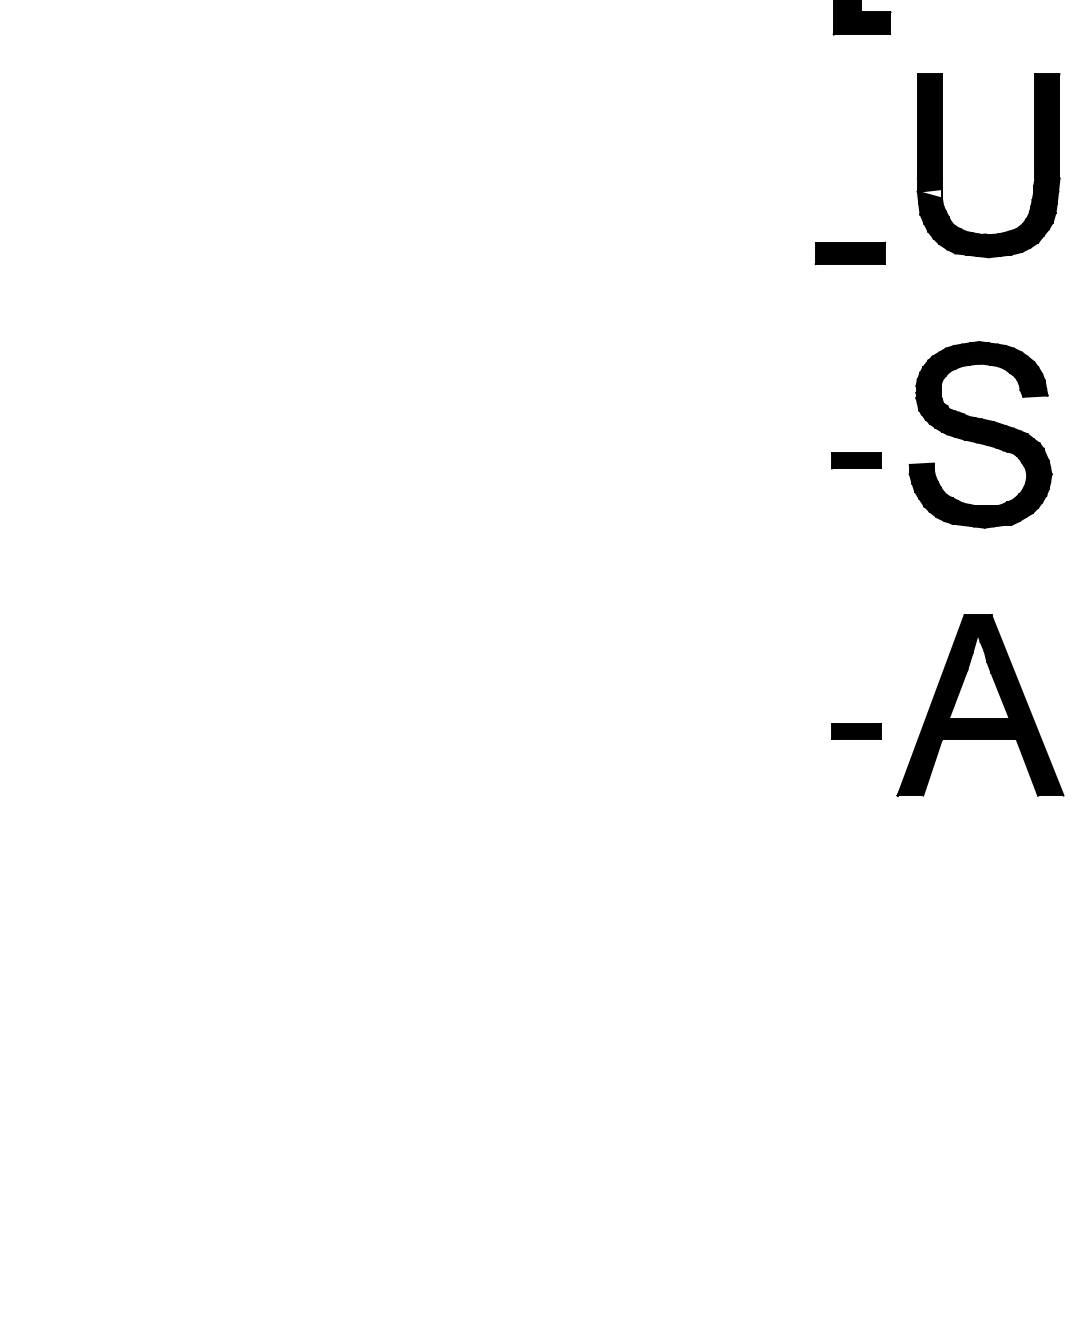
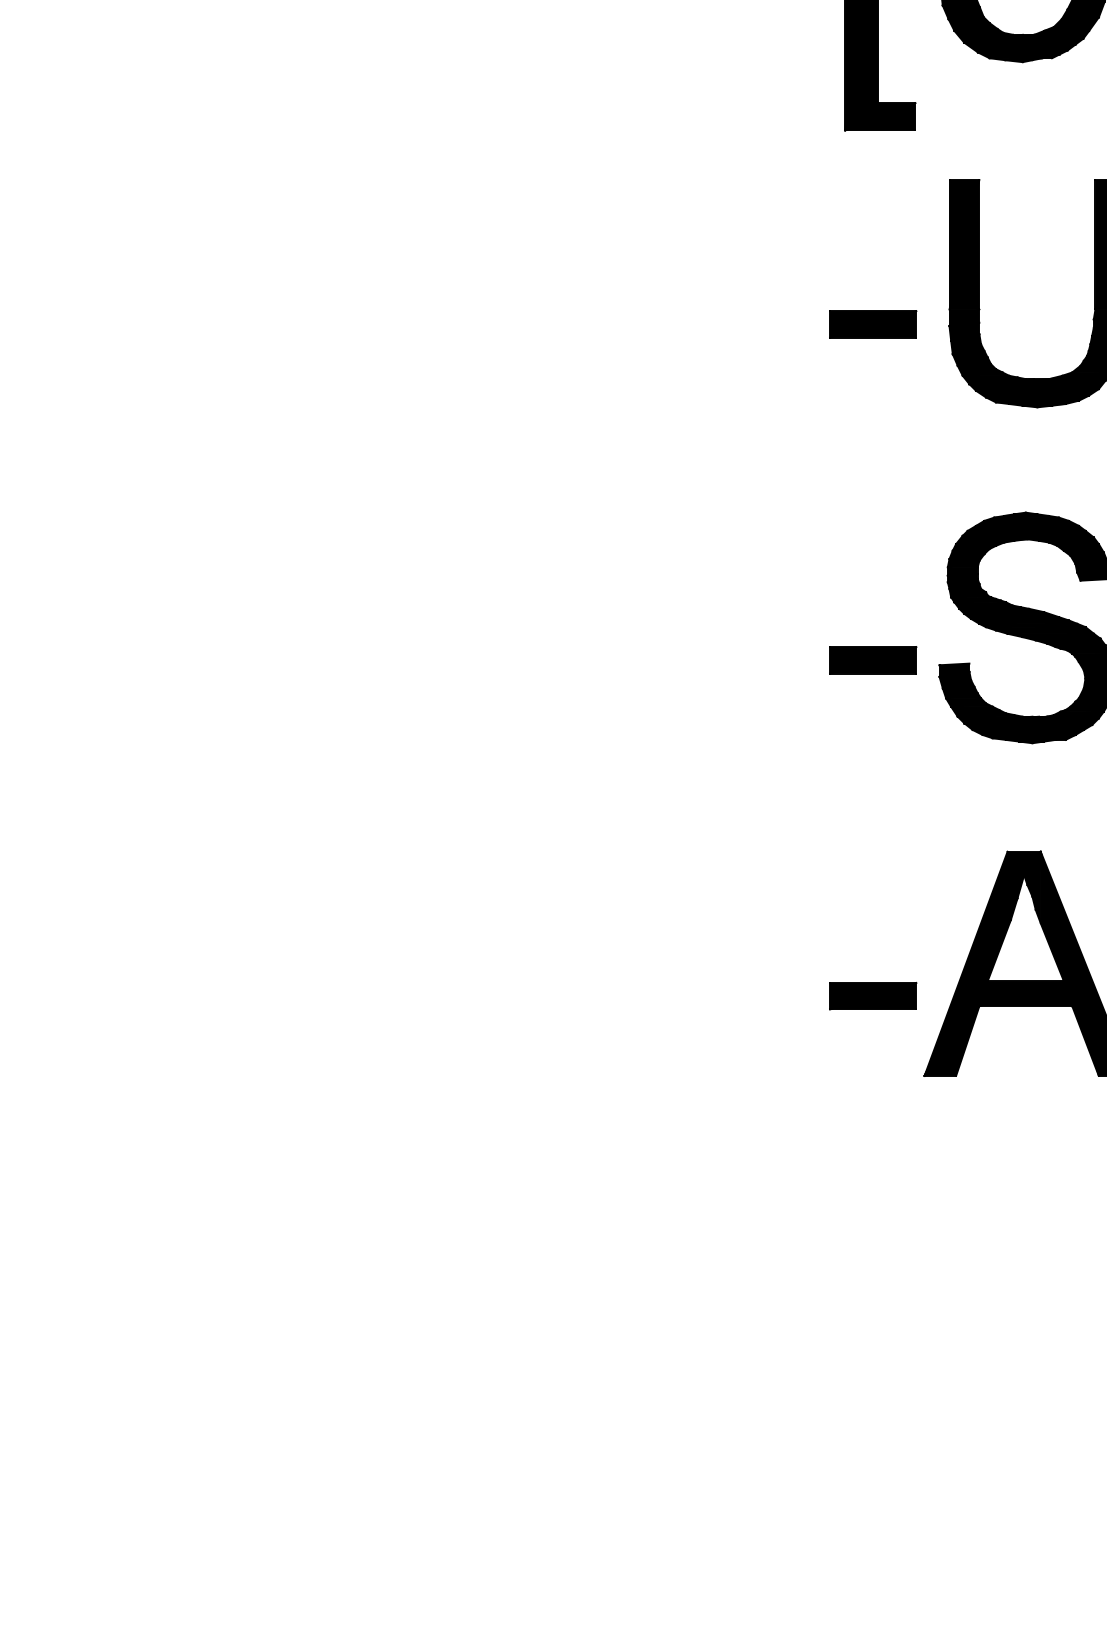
fill: (929, 193) -> (963, 328), added
part: (850, 253) -> (873, 324), moved
part: (856, 460) -> (873, 659), size x1.43
part: (856, 731) -> (873, 996), size x1.43

